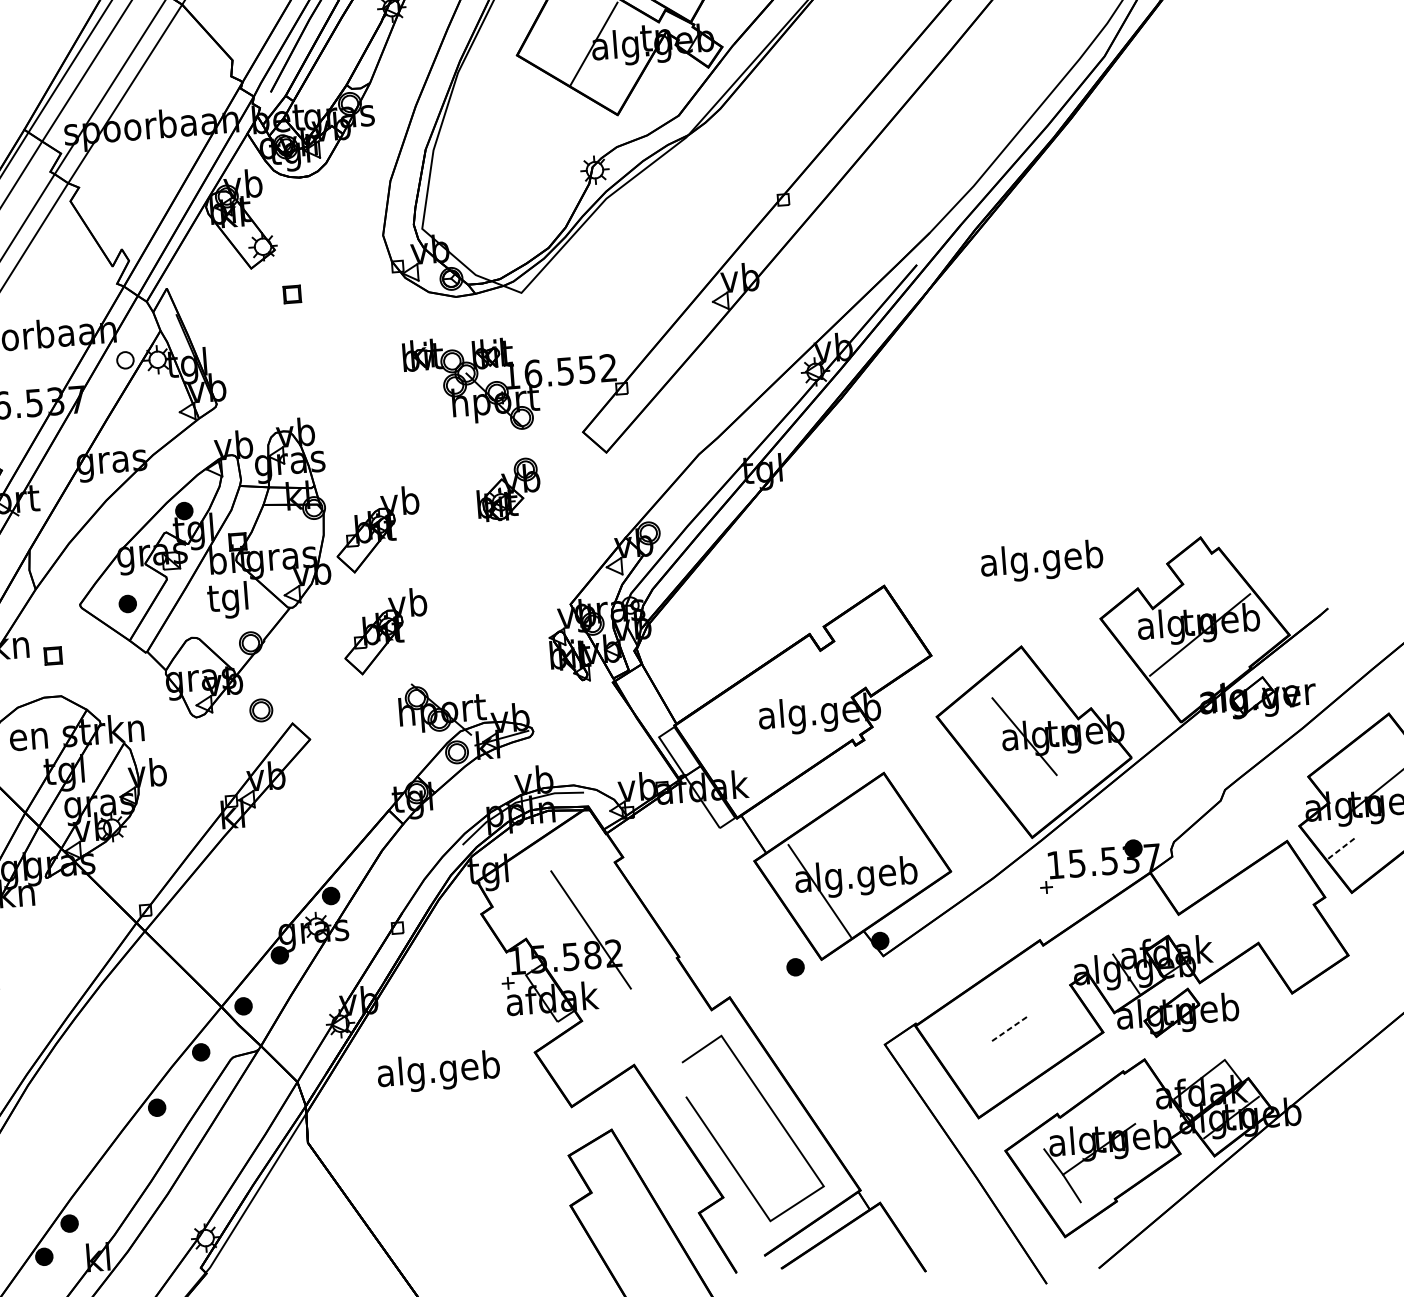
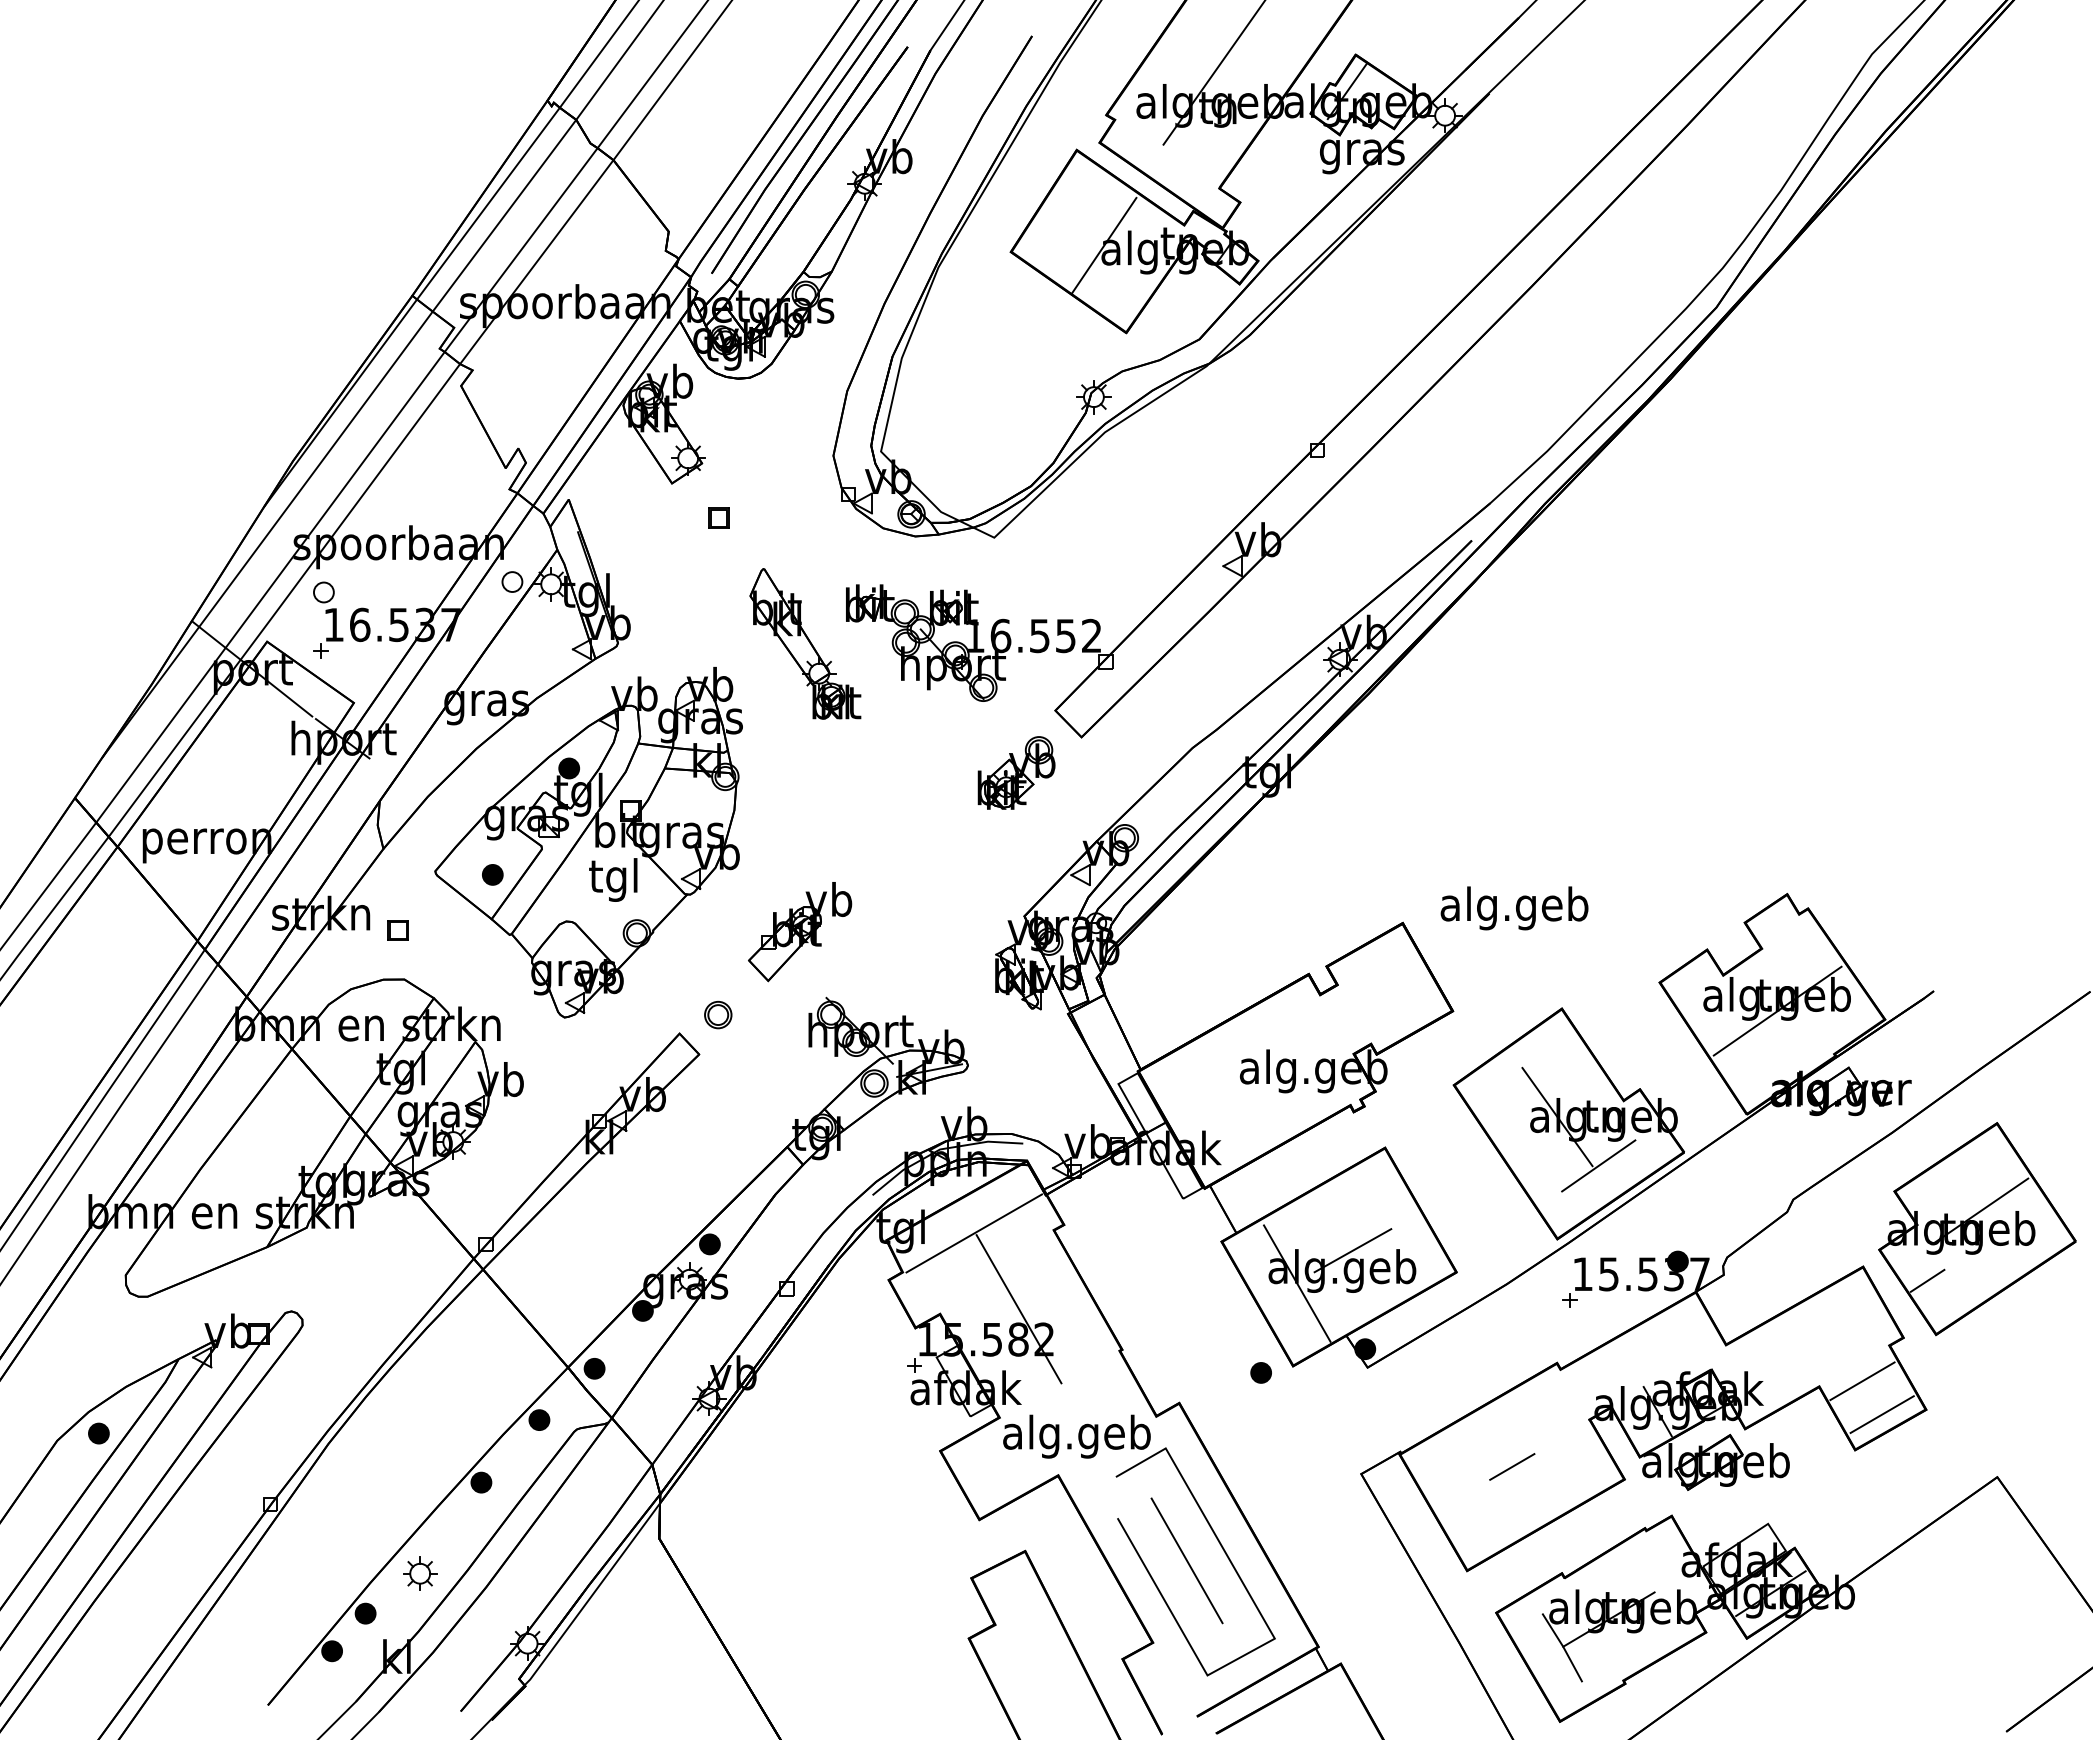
part: (371, 392) -> (805, 643), added
part: (508, 489) -> (1016, 772), moved
part: (378, 530) -> (800, 809), removed
text: (1041, 561) -> (1514, 908), moved
part: (261, 709) -> (718, 1014), moved
line: (1061, 774) -> (1598, 1165), added
line: (1341, 849) -> (1927, 1281), dashed -> solid
line: (863, 860) -> (1352, 1250), added
line: (549, 870) -> (974, 1233), added
line: (1293, 936) -> (1862, 1381), added
line: (1311, 962) -> (1881, 1414), added
line: (1009, 1028) -> (1512, 1466), dashed -> solid
text: (438, 1071) -> (1076, 1436), moved
line: (745, 1127) -> (1186, 1560), added
part: (112, 1186) -> (420, 1573), added

